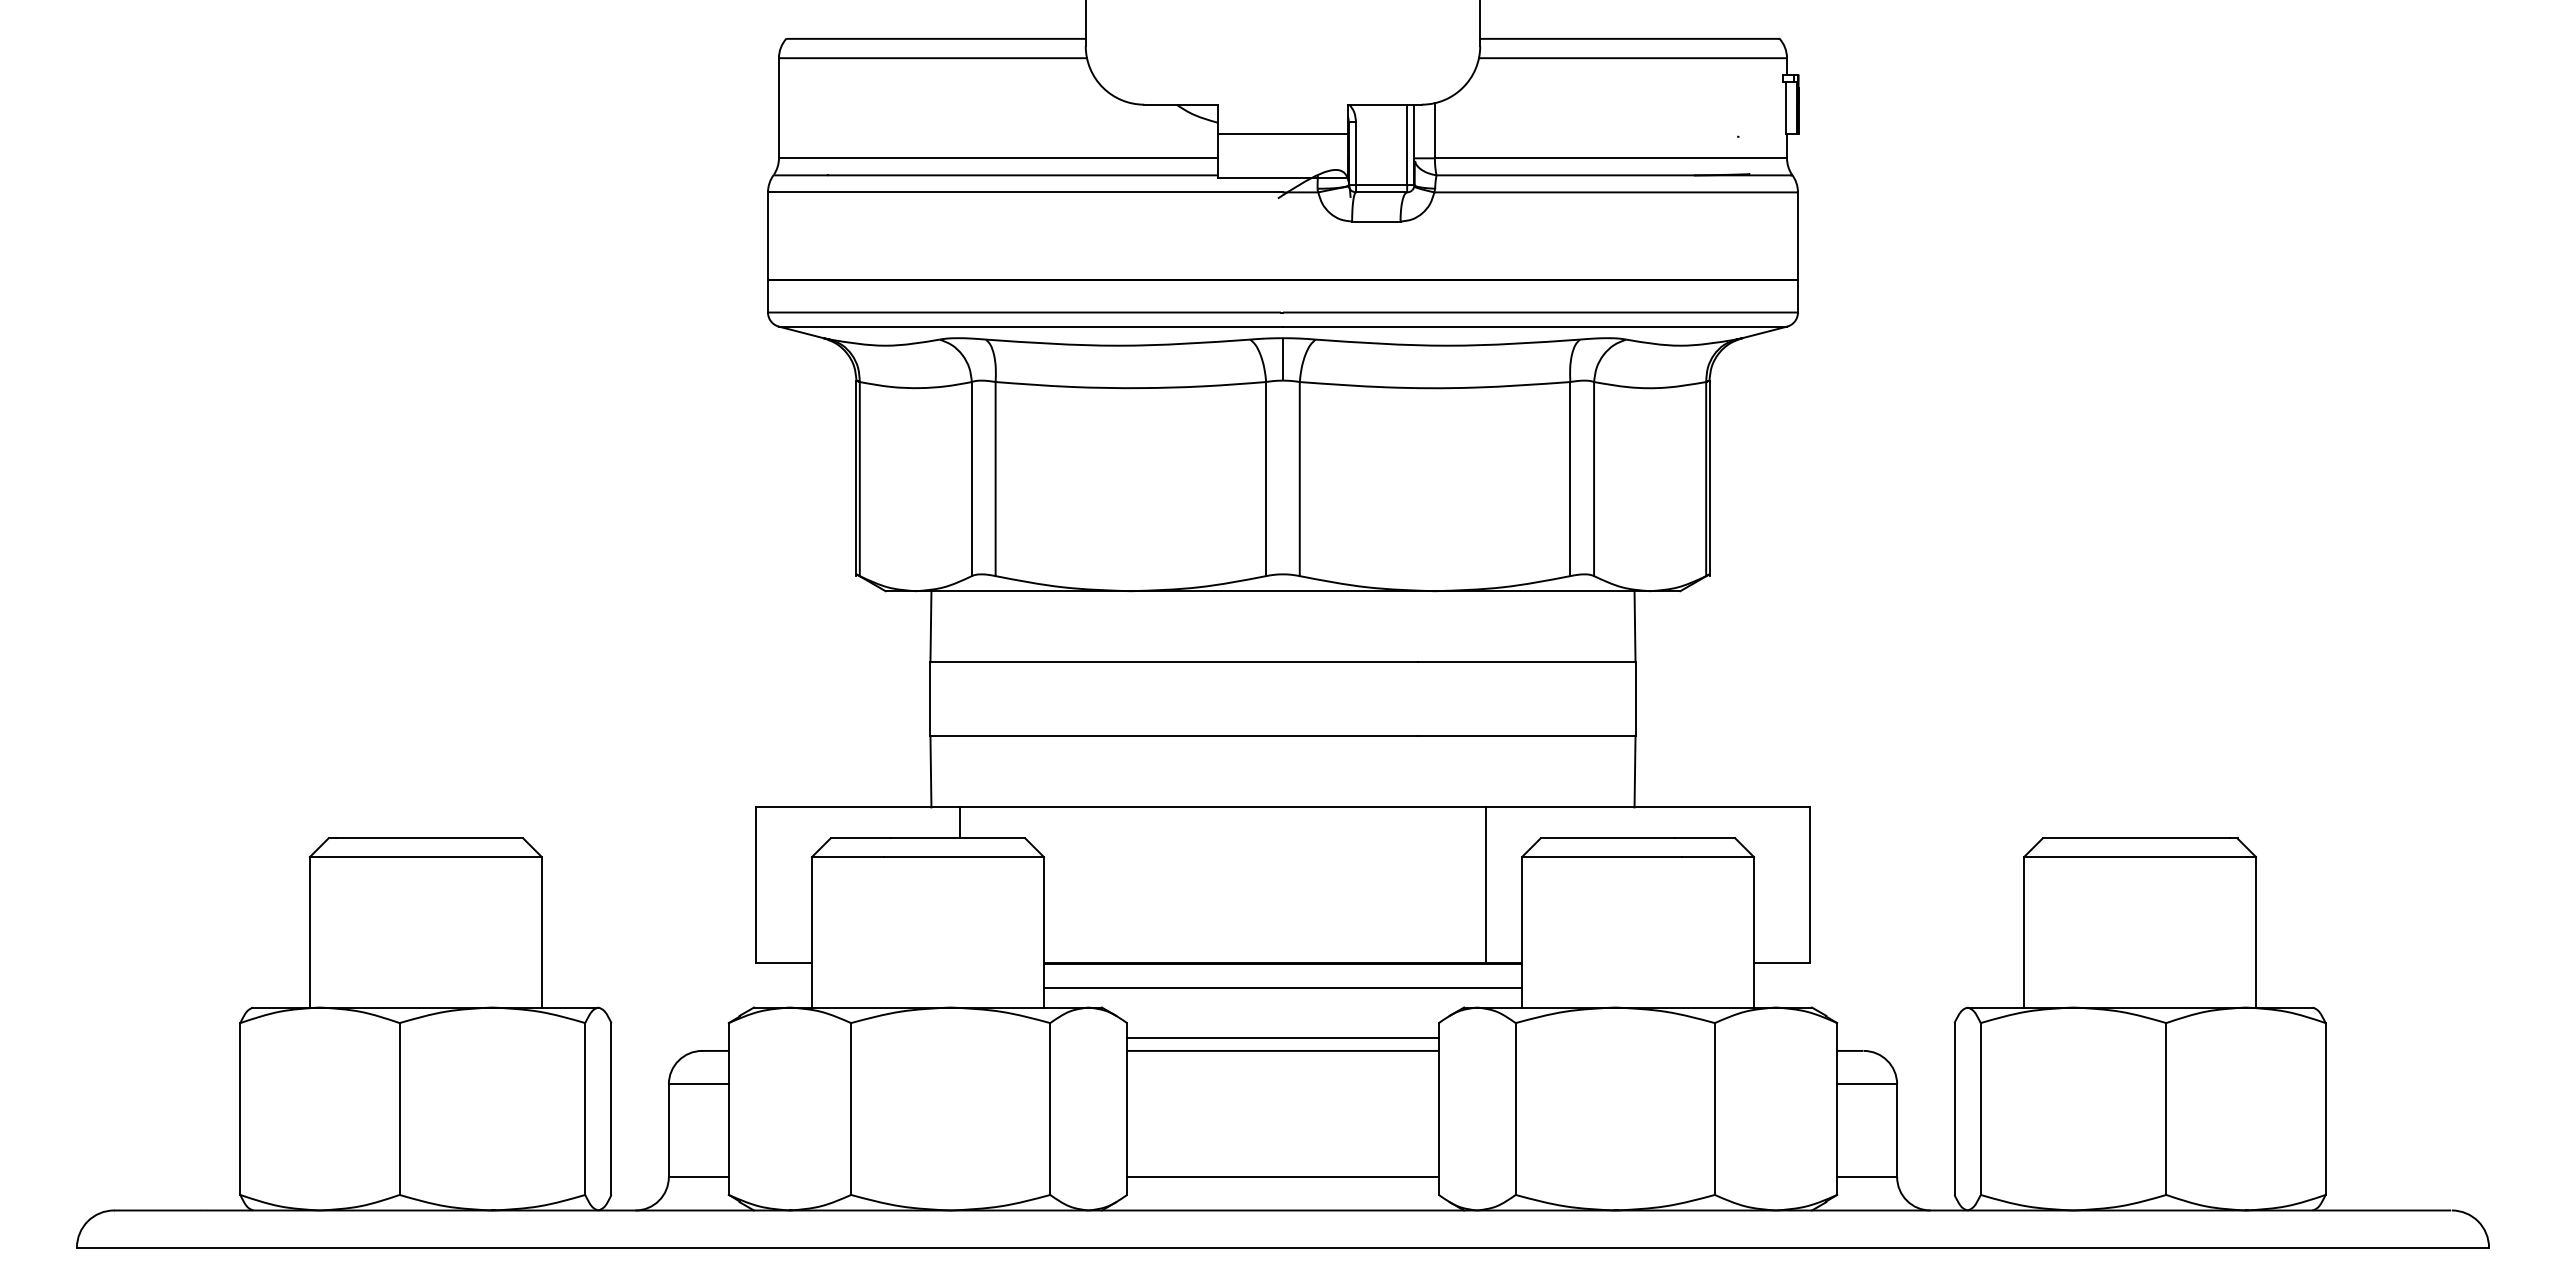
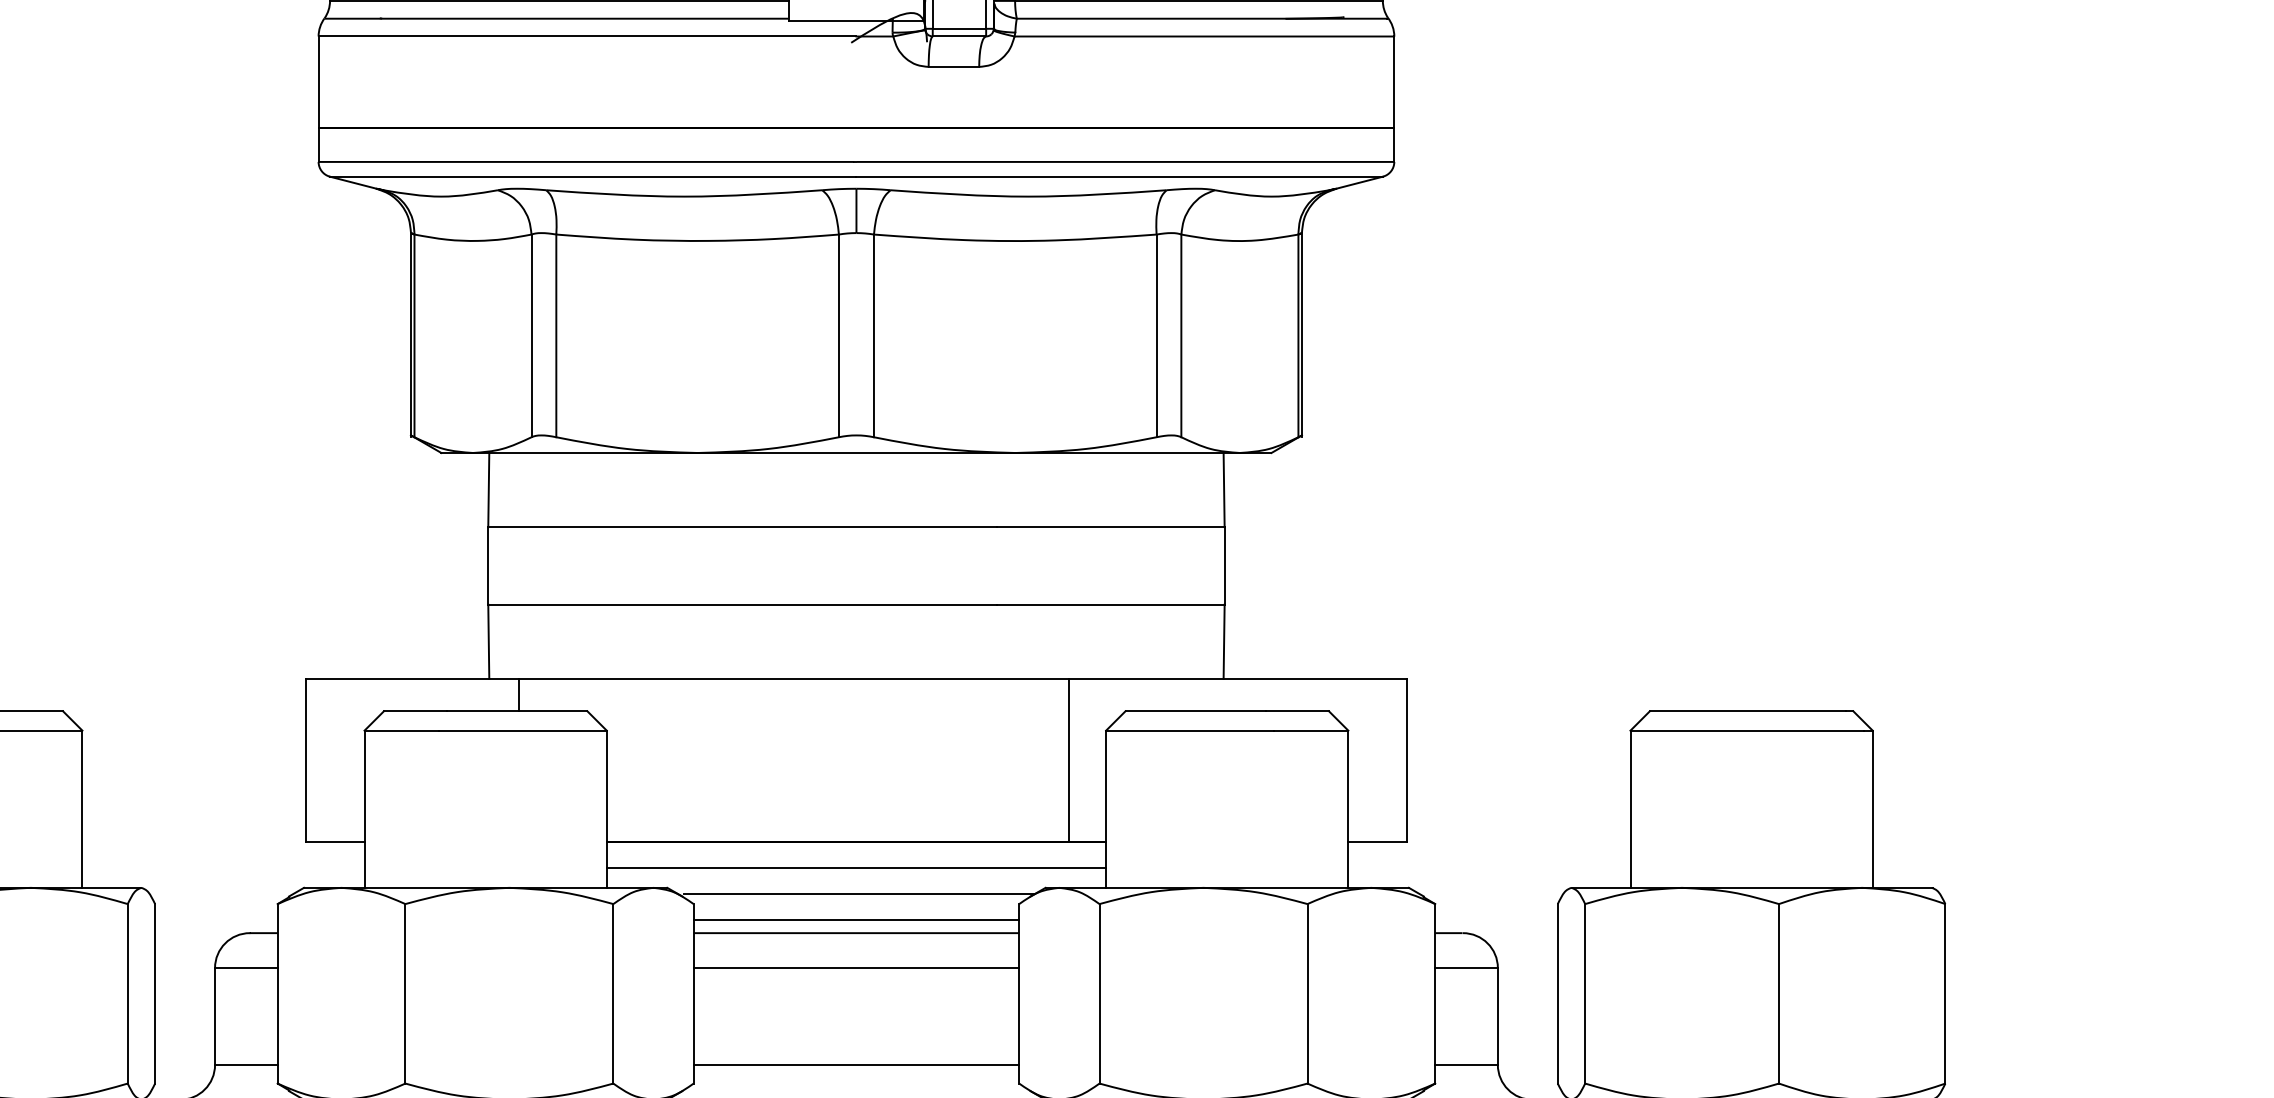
line: (1285, 1013) -> (859, 894), added
line: (1282, 1084) -> (855, 968), added

